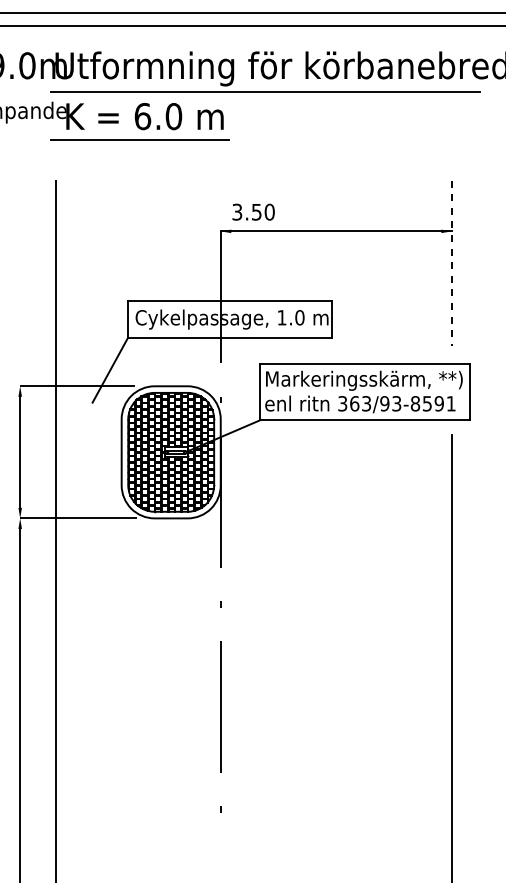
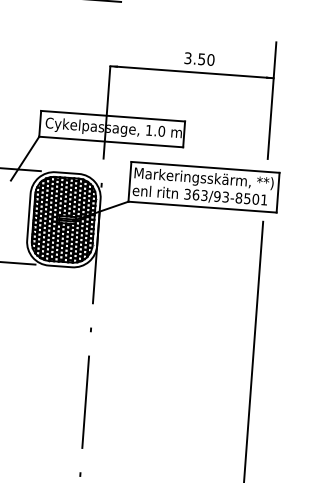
text: (253, 211) -> (199, 58), moved
line: (451, 263) -> (271, 100), dashed -> solid
text: (438, 403) -> (255, 199), 363/93-8591 -> 363/93-8501

